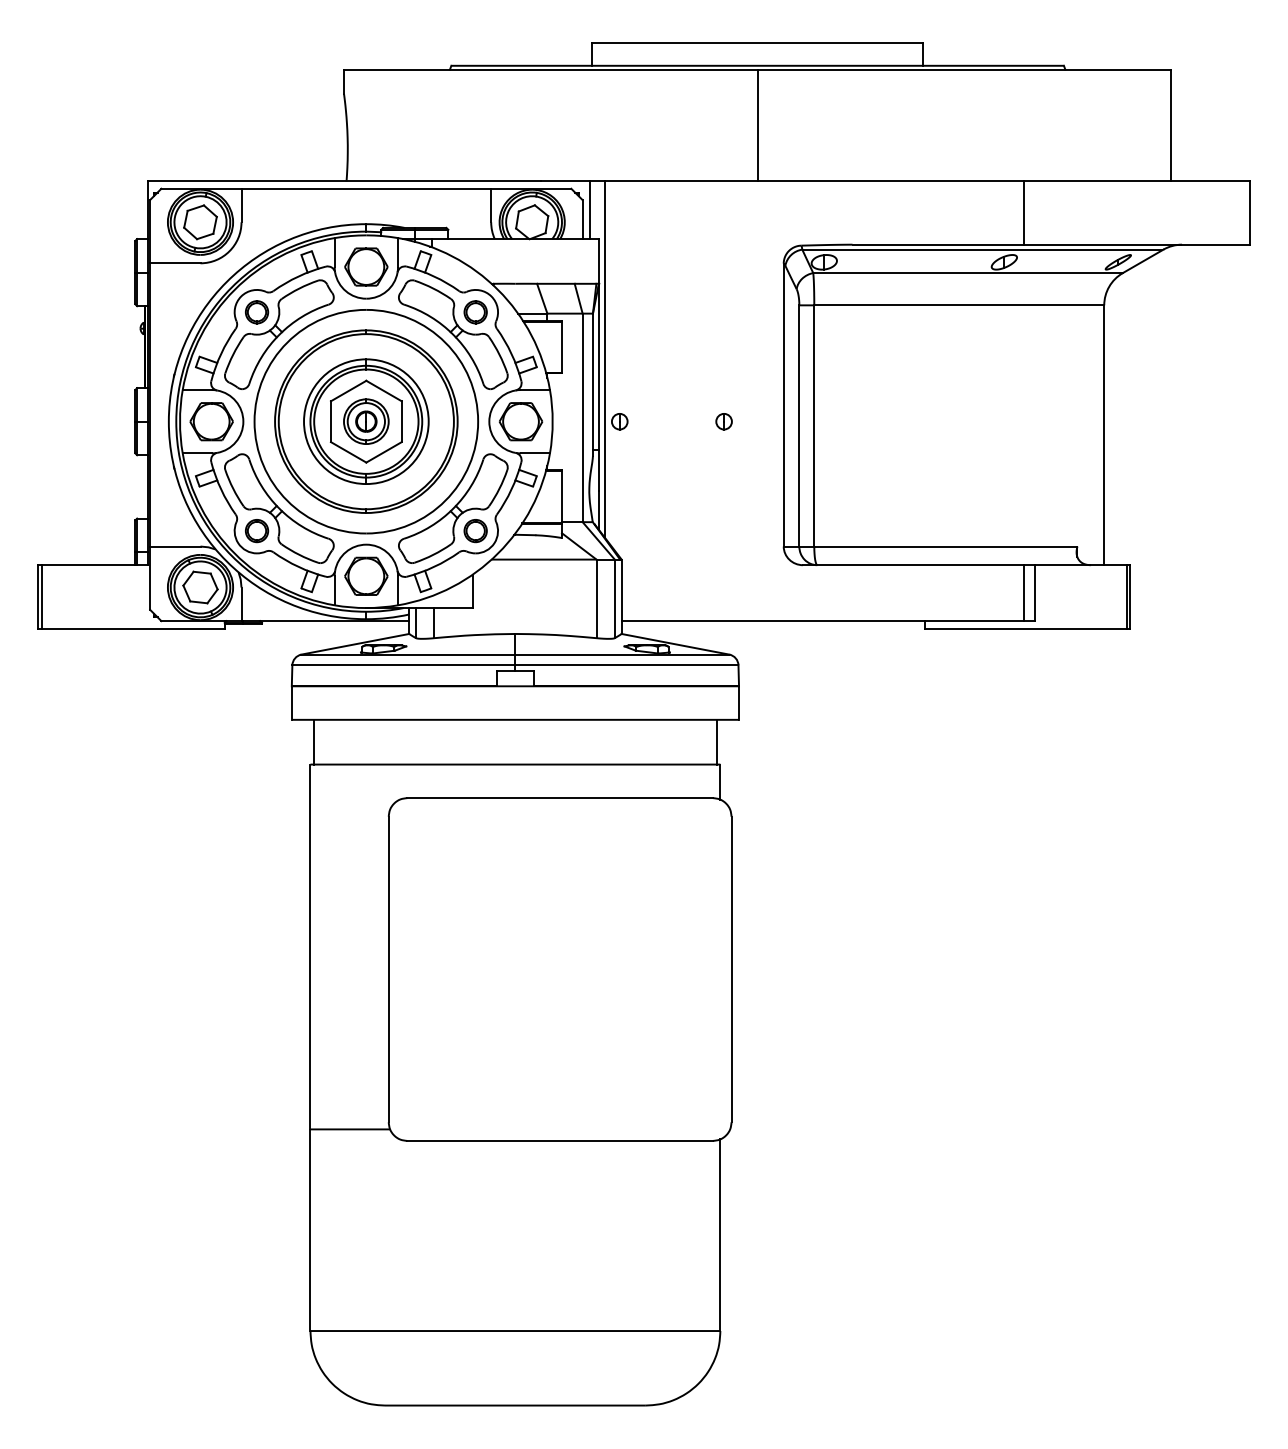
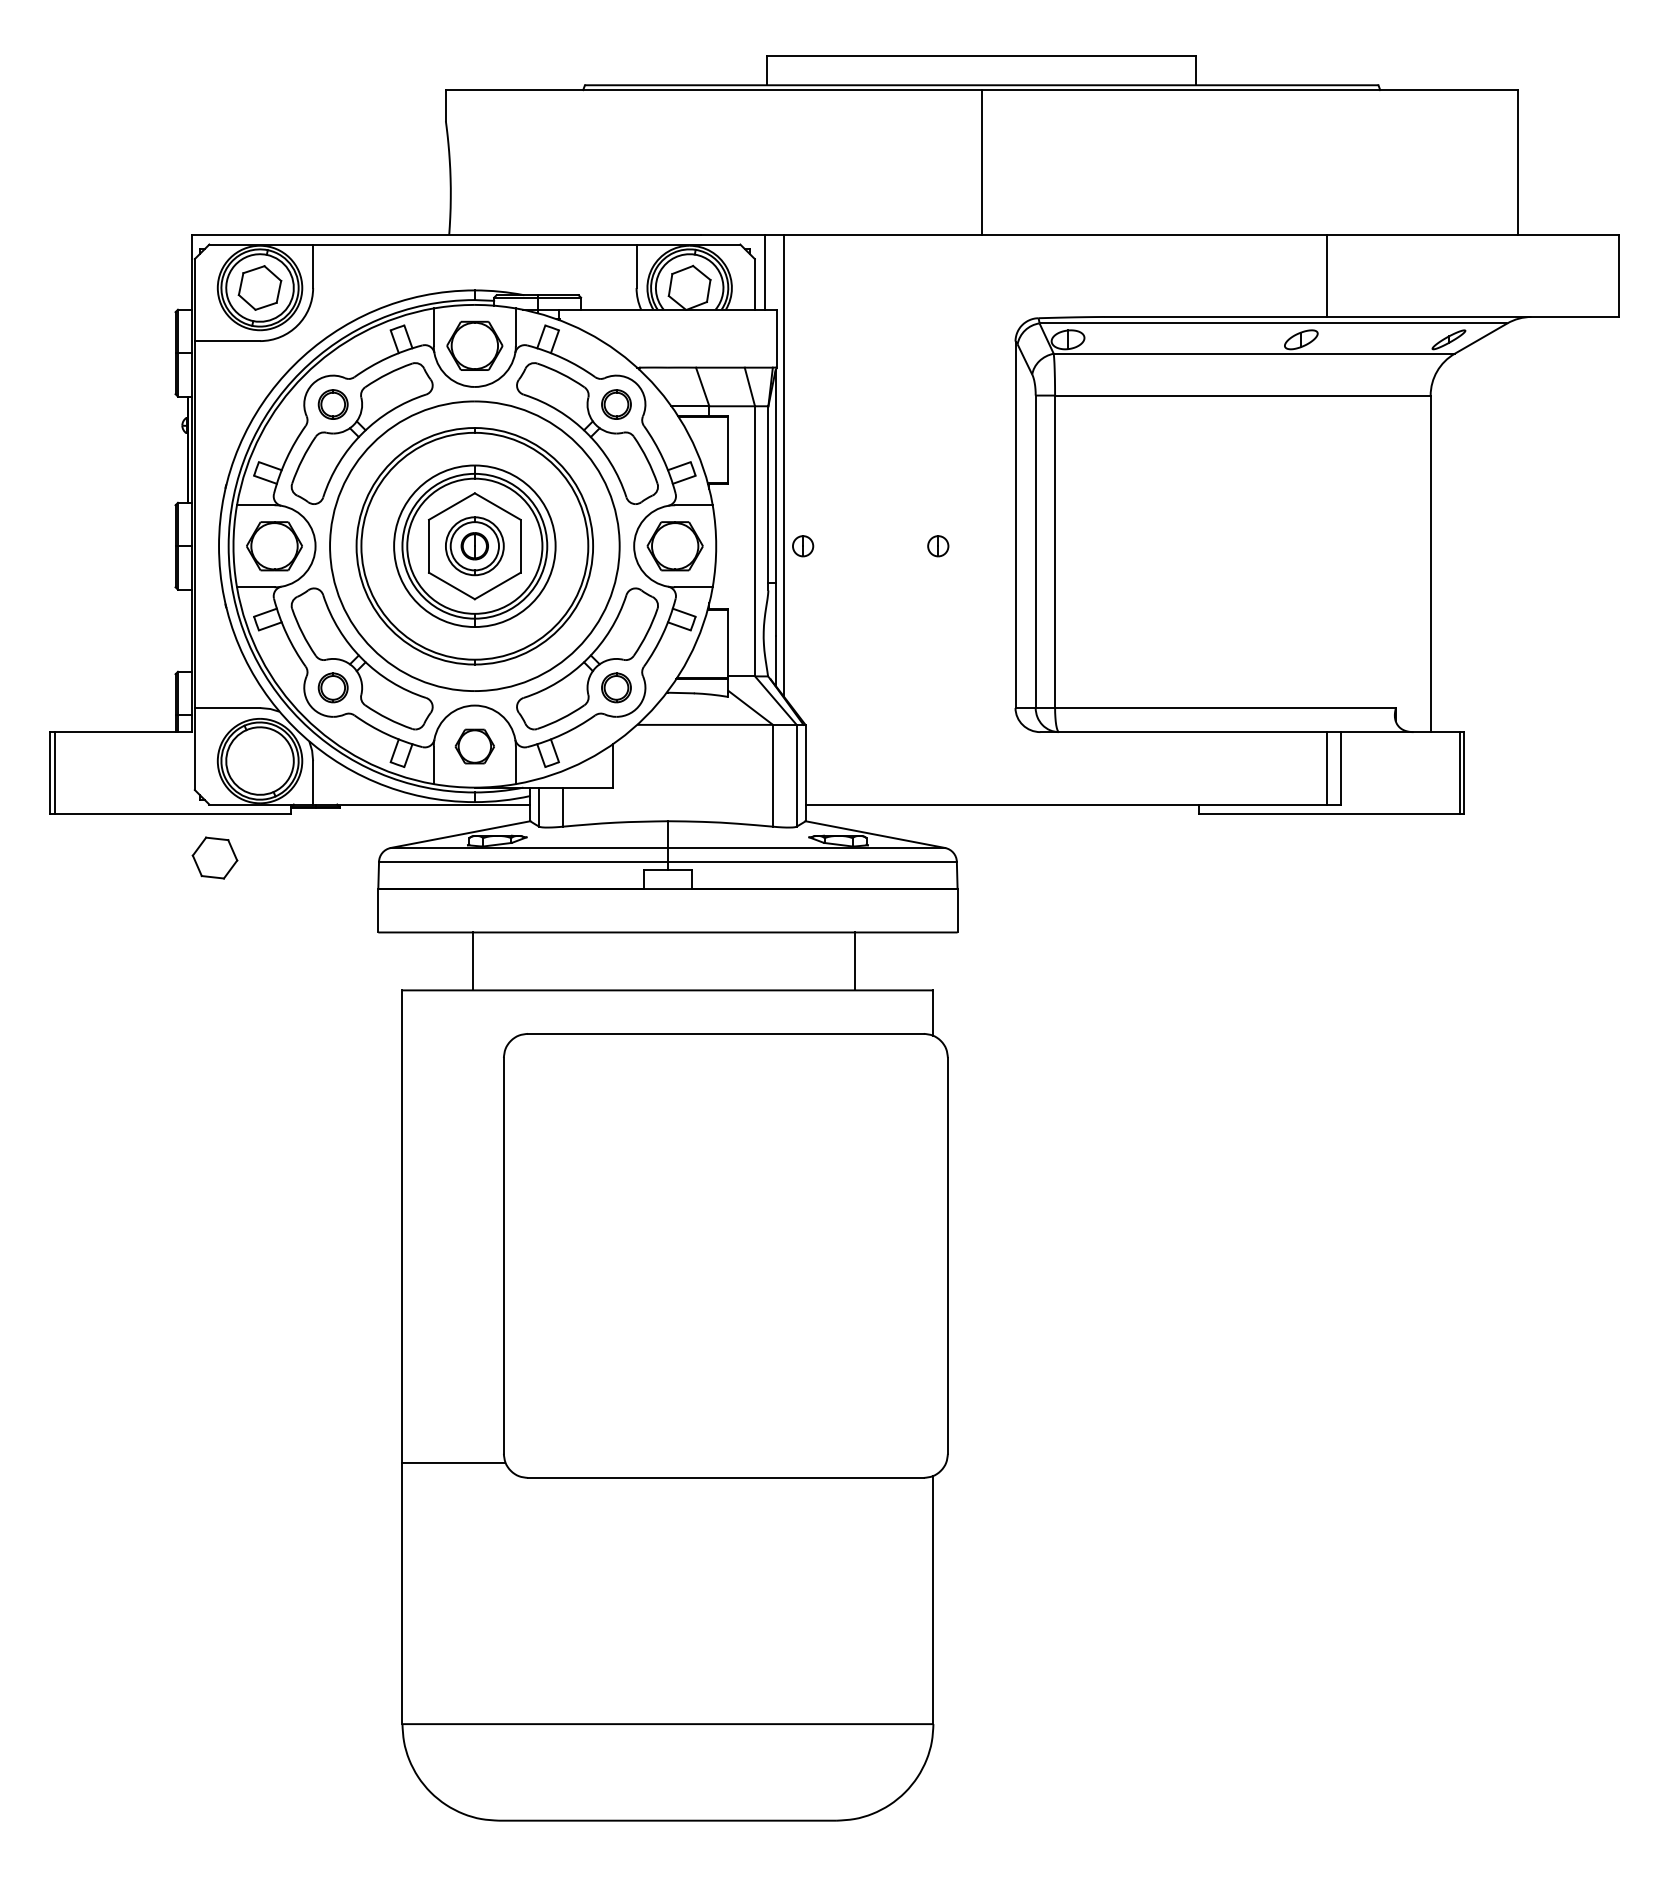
part: (366, 576) -> (474, 746), size x0.7
part: (200, 587) -> (214, 857), moved
line: (314, 742) -> (473, 961), moved
line: (716, 742) -> (854, 961), moved

